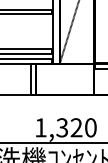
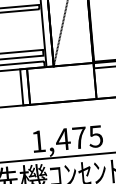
text: (75, 127) -> (78, 137), 1,320 -> 1,475

